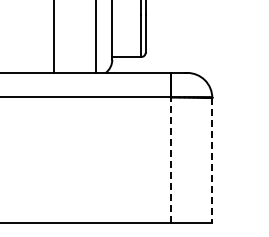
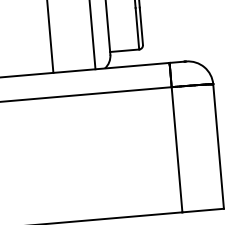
line: (170, 160) -> (176, 150), dashed -> solid
line: (212, 161) -> (218, 147), dashed -> solid

